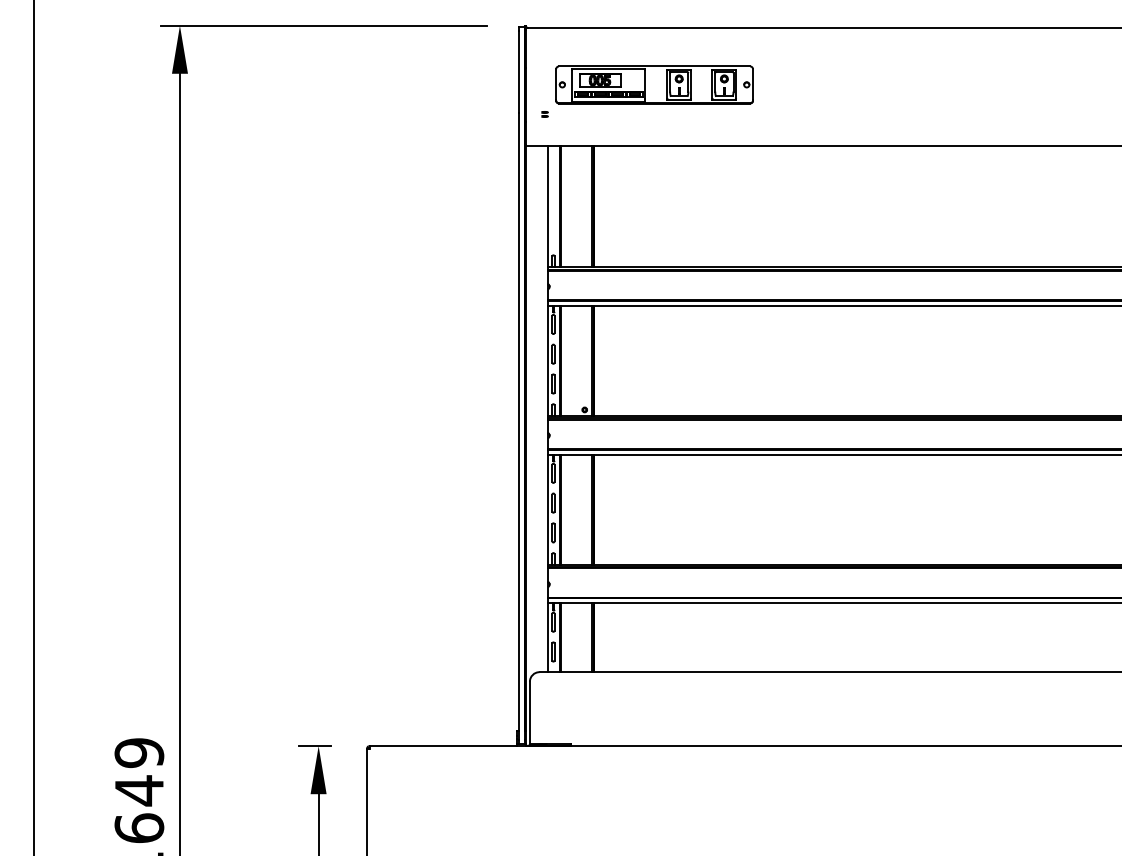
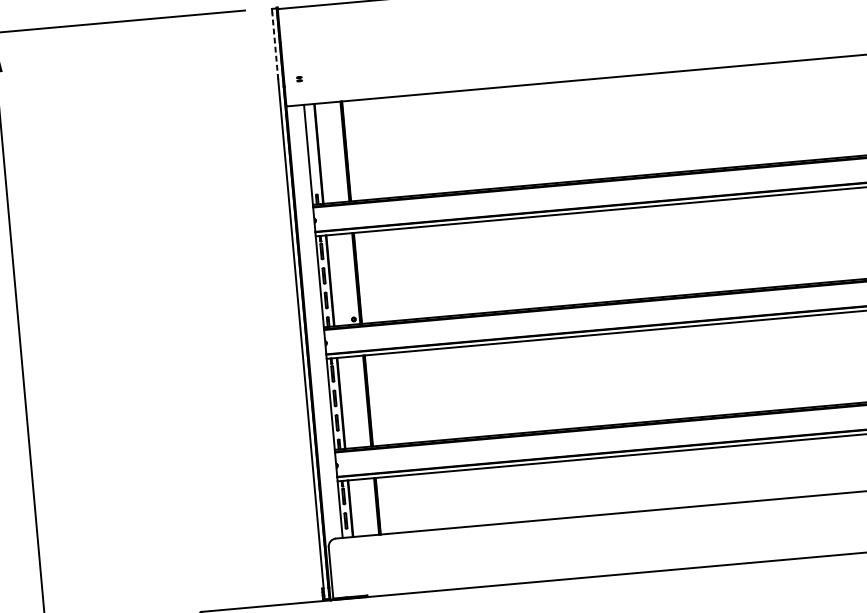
line: (519, 71) -> (275, 45), solid -> dashed
part: (654, 84) -> (387, 46), removed

